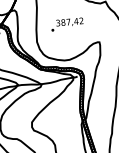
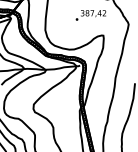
text: (66, 24) -> (90, 15), moved

